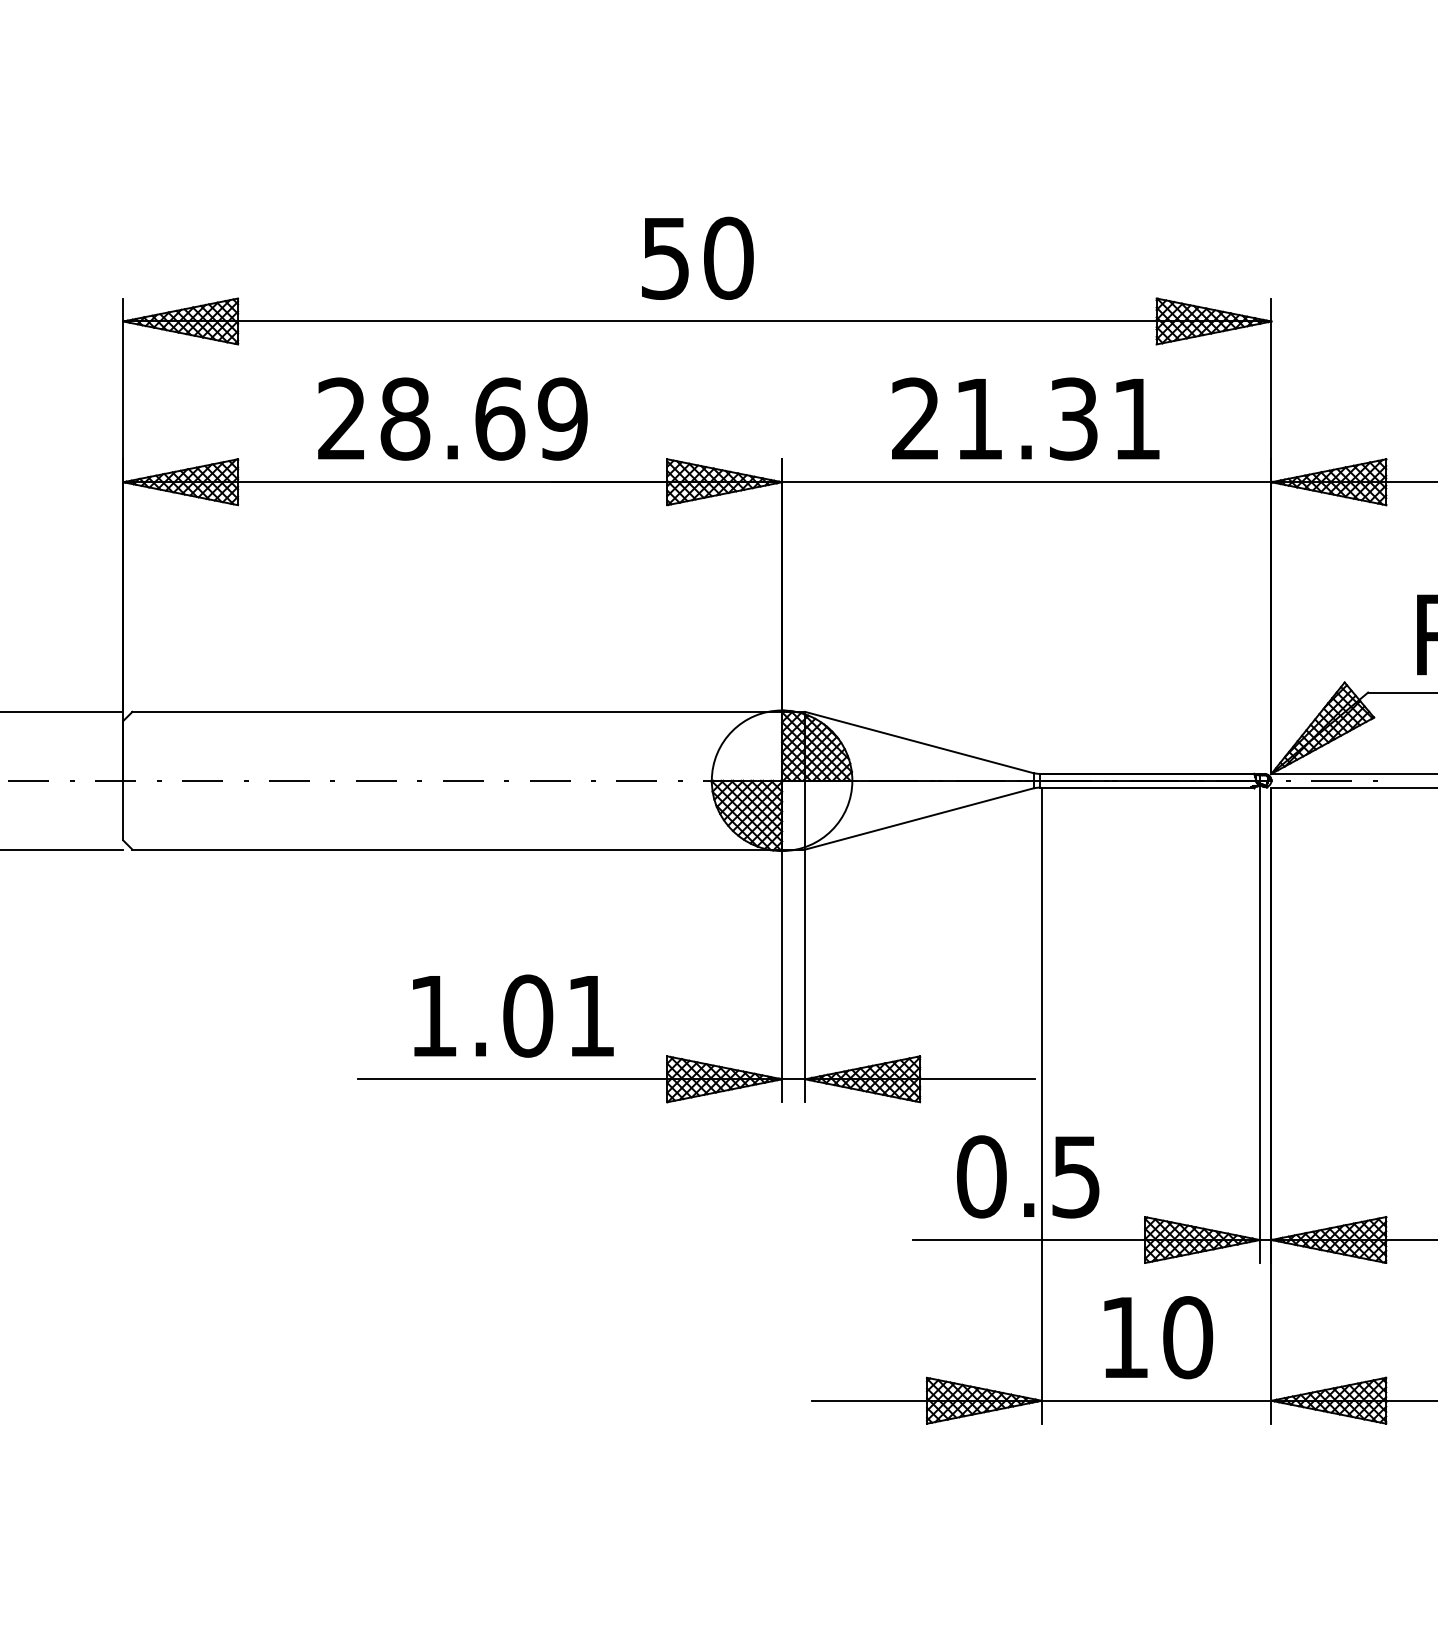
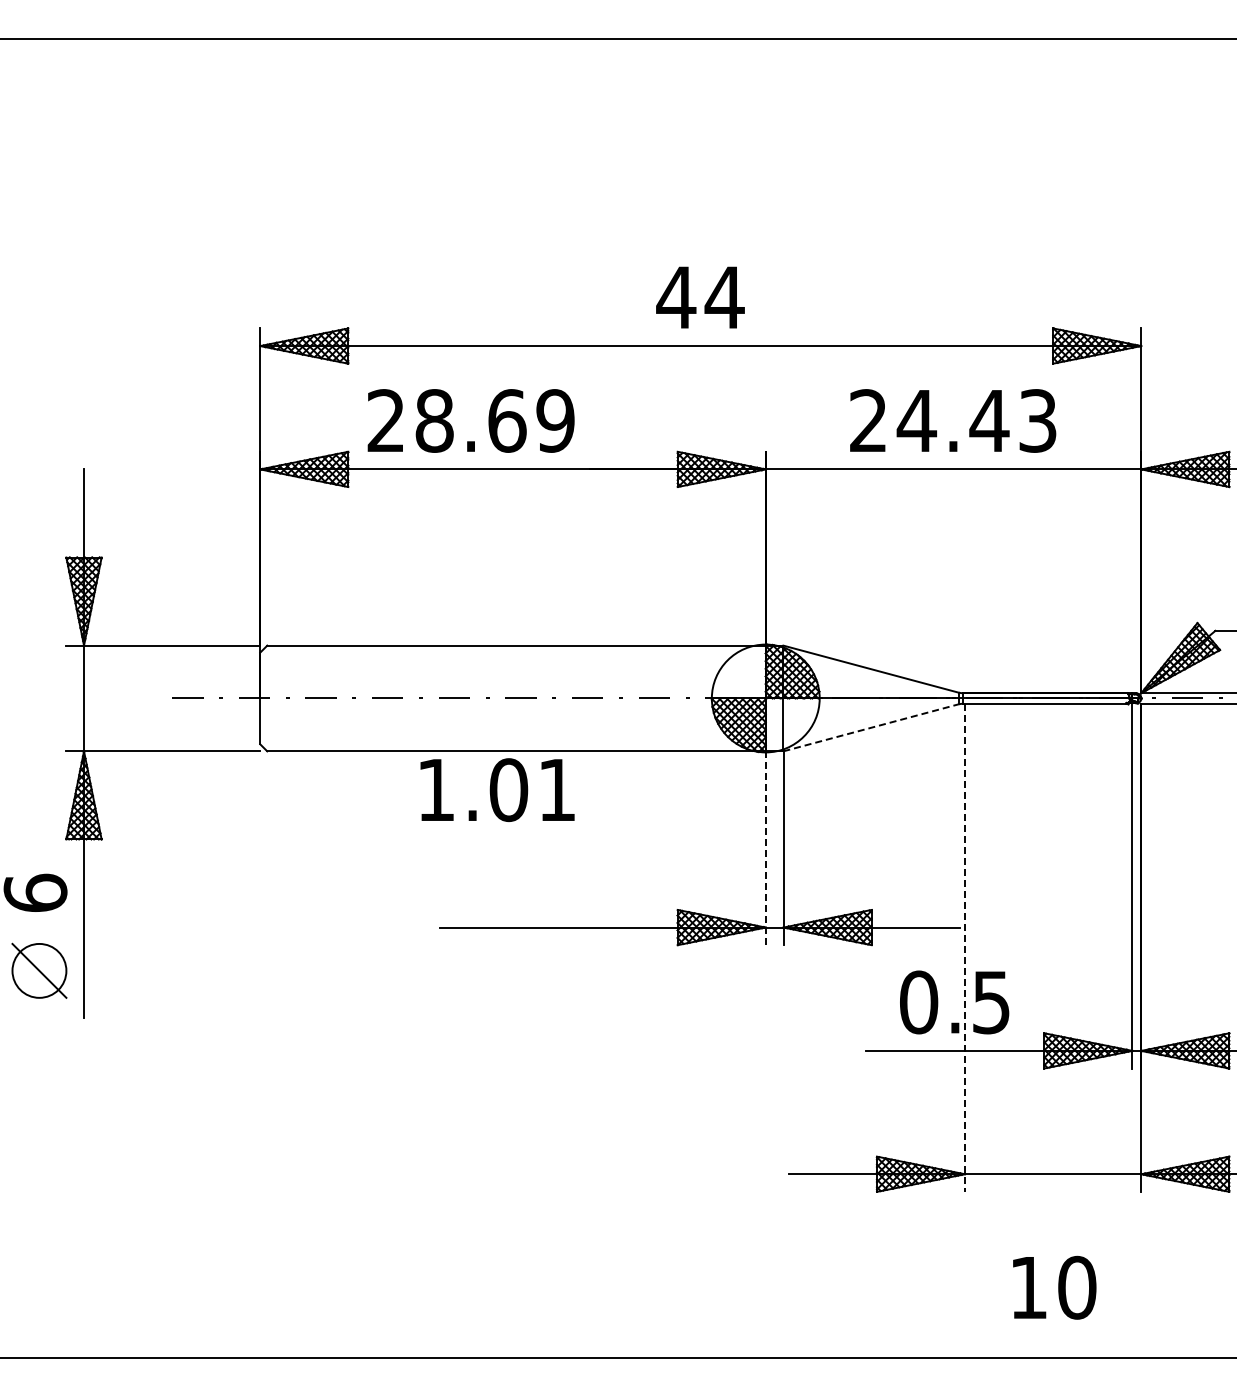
text: (697, 258) -> (700, 297), 50 -> 44
text: (452, 418) -> (470, 420), moved
text: (1056, 418) -> (976, 420), 21.31 -> 24.43
line: (919, 818) -> (871, 727), solid -> dashed
line: (781, 976) -> (765, 848), solid -> dashed
text: (513, 1015) -> (497, 789), moved
line: (1042, 1106) -> (965, 948), solid -> dashed
text: (1158, 1337) -> (1054, 1287), moved

